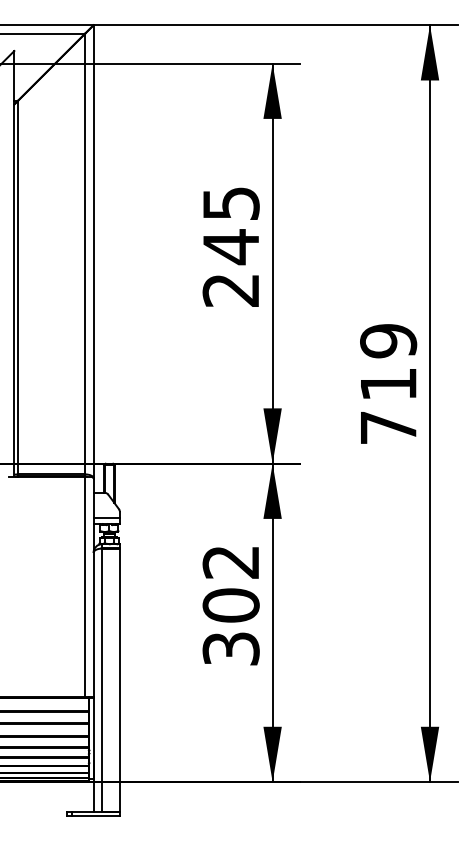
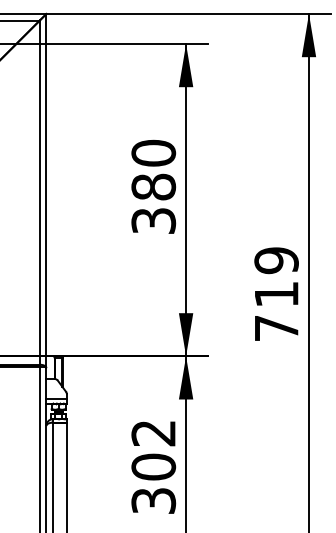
text: (230, 246) -> (153, 186), 245 -> 380

